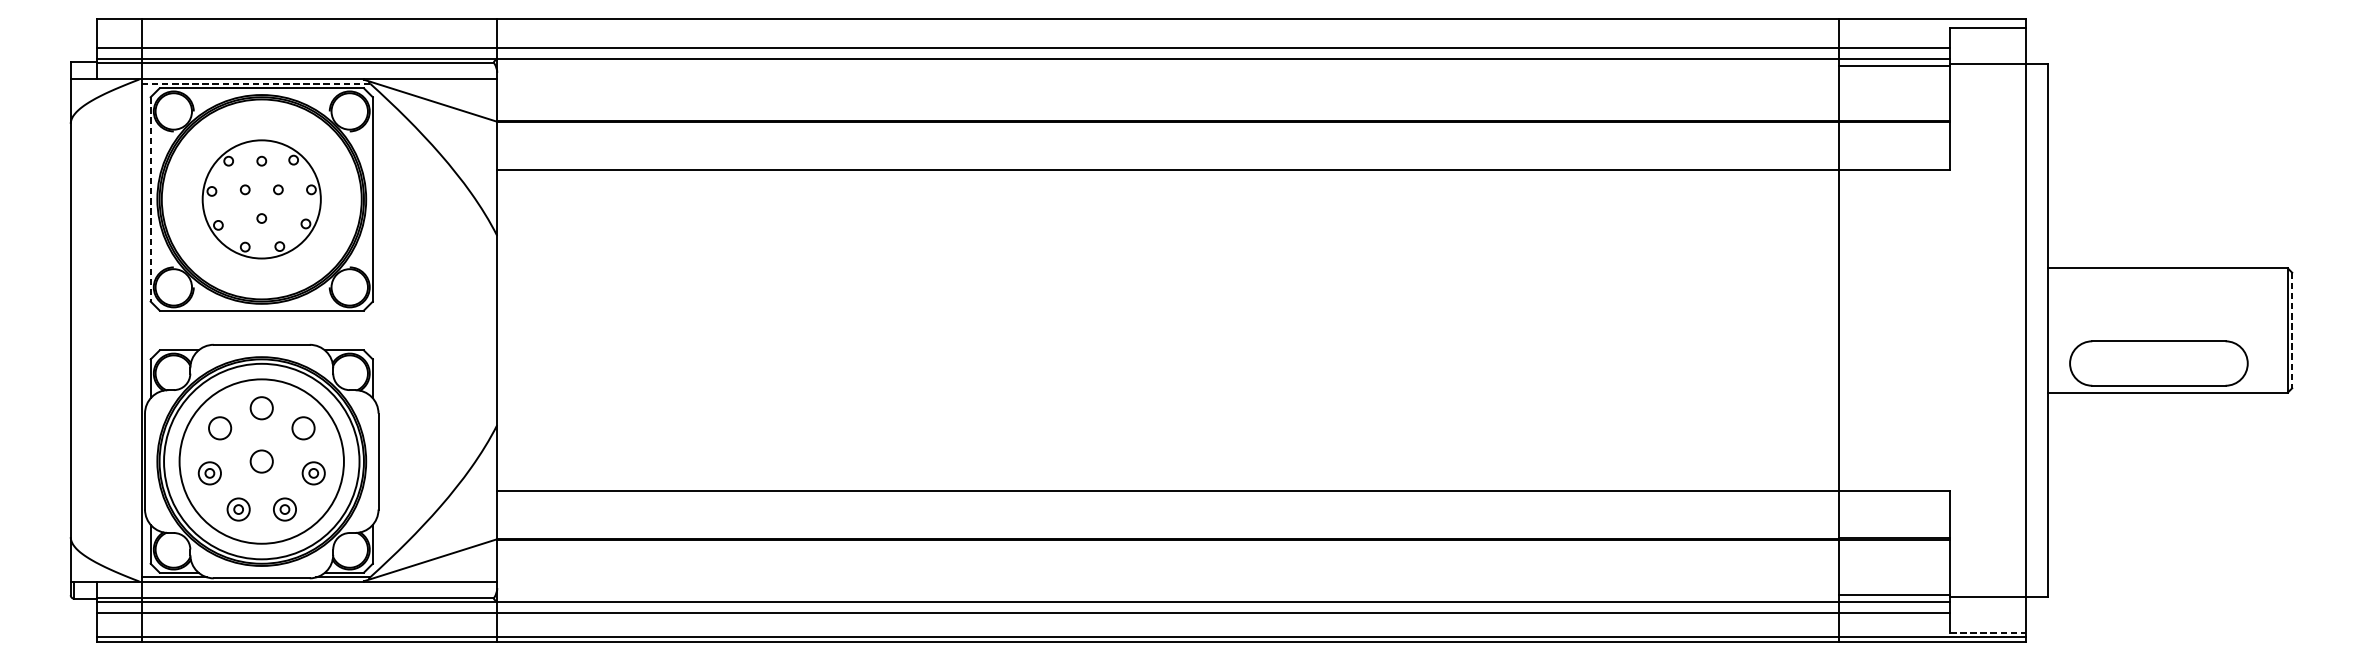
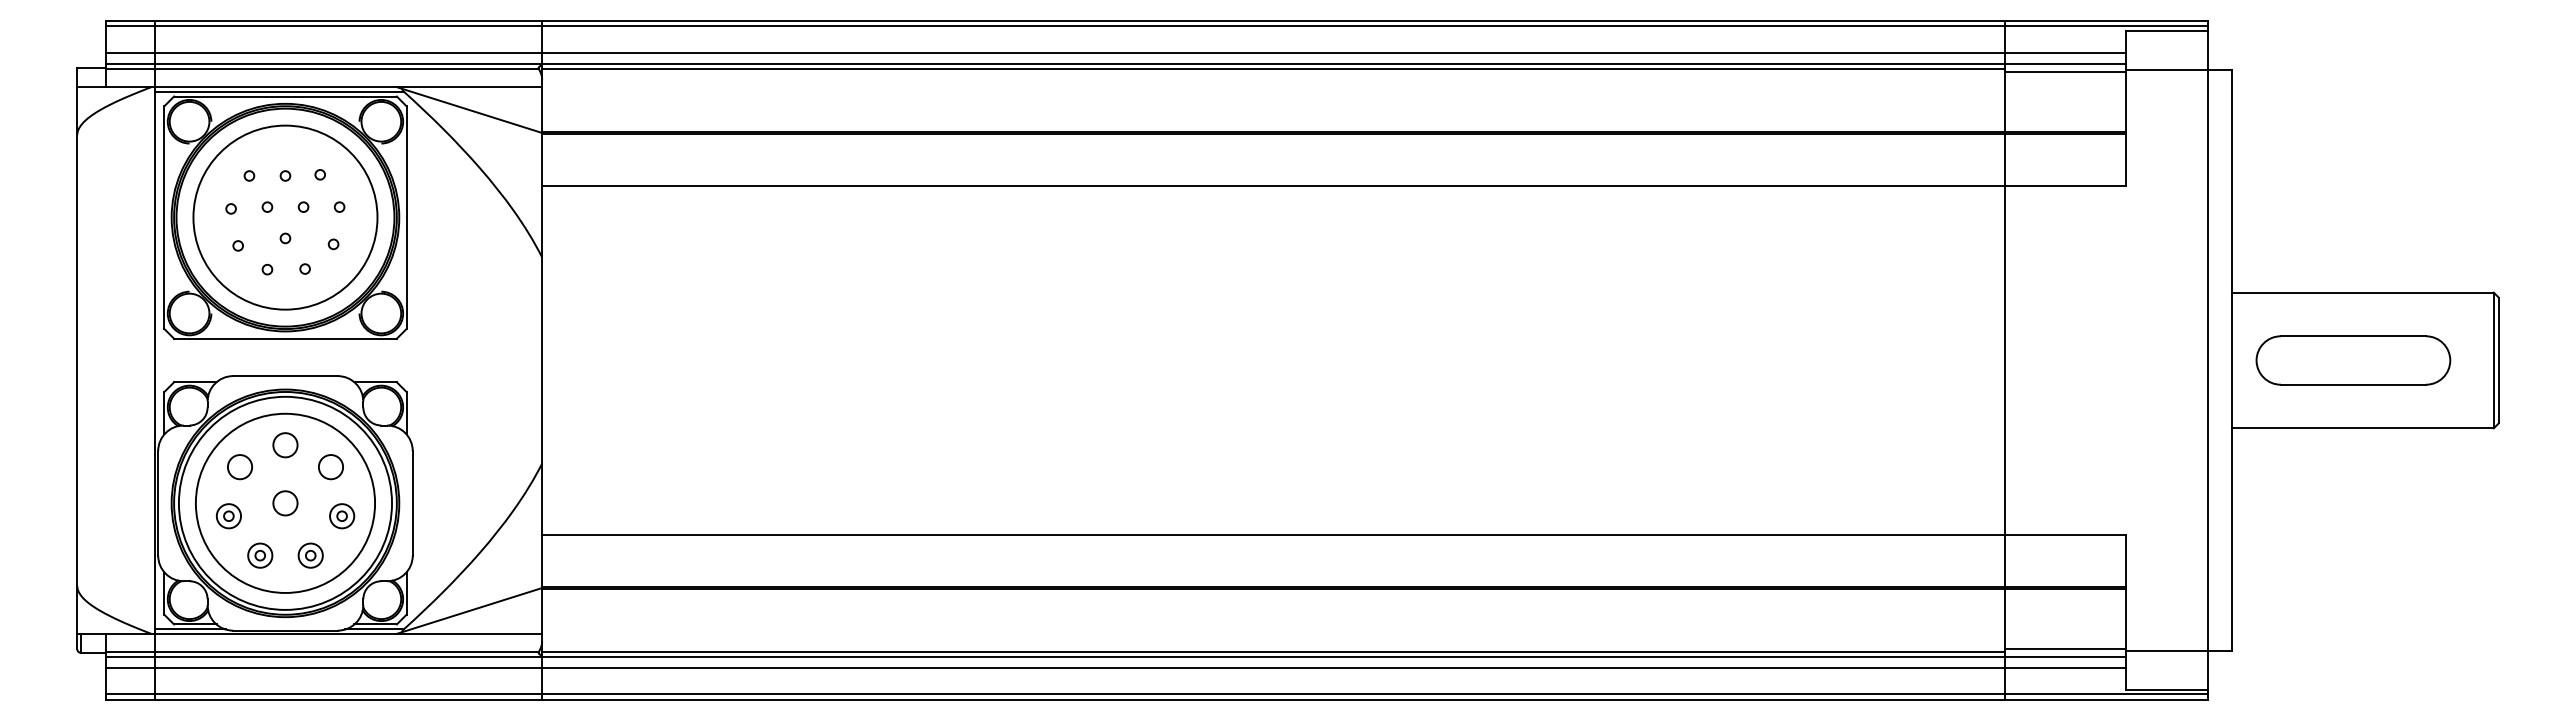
line: (1061, 24) -> (1157, 26), added
line: (1168, 63) -> (1273, 69), added
line: (256, 83) -> (279, 91), dashed -> solid
circle: (261, 199) -> (285, 217), size x1.43
line: (150, 200) -> (164, 218), dashed -> solid
line: (2292, 330) -> (2498, 360), dashed -> solid
part: (2158, 363) -> (2353, 360), moved
line: (1168, 597) -> (1273, 651), added
line: (1988, 632) -> (2167, 689), dashed -> solid

